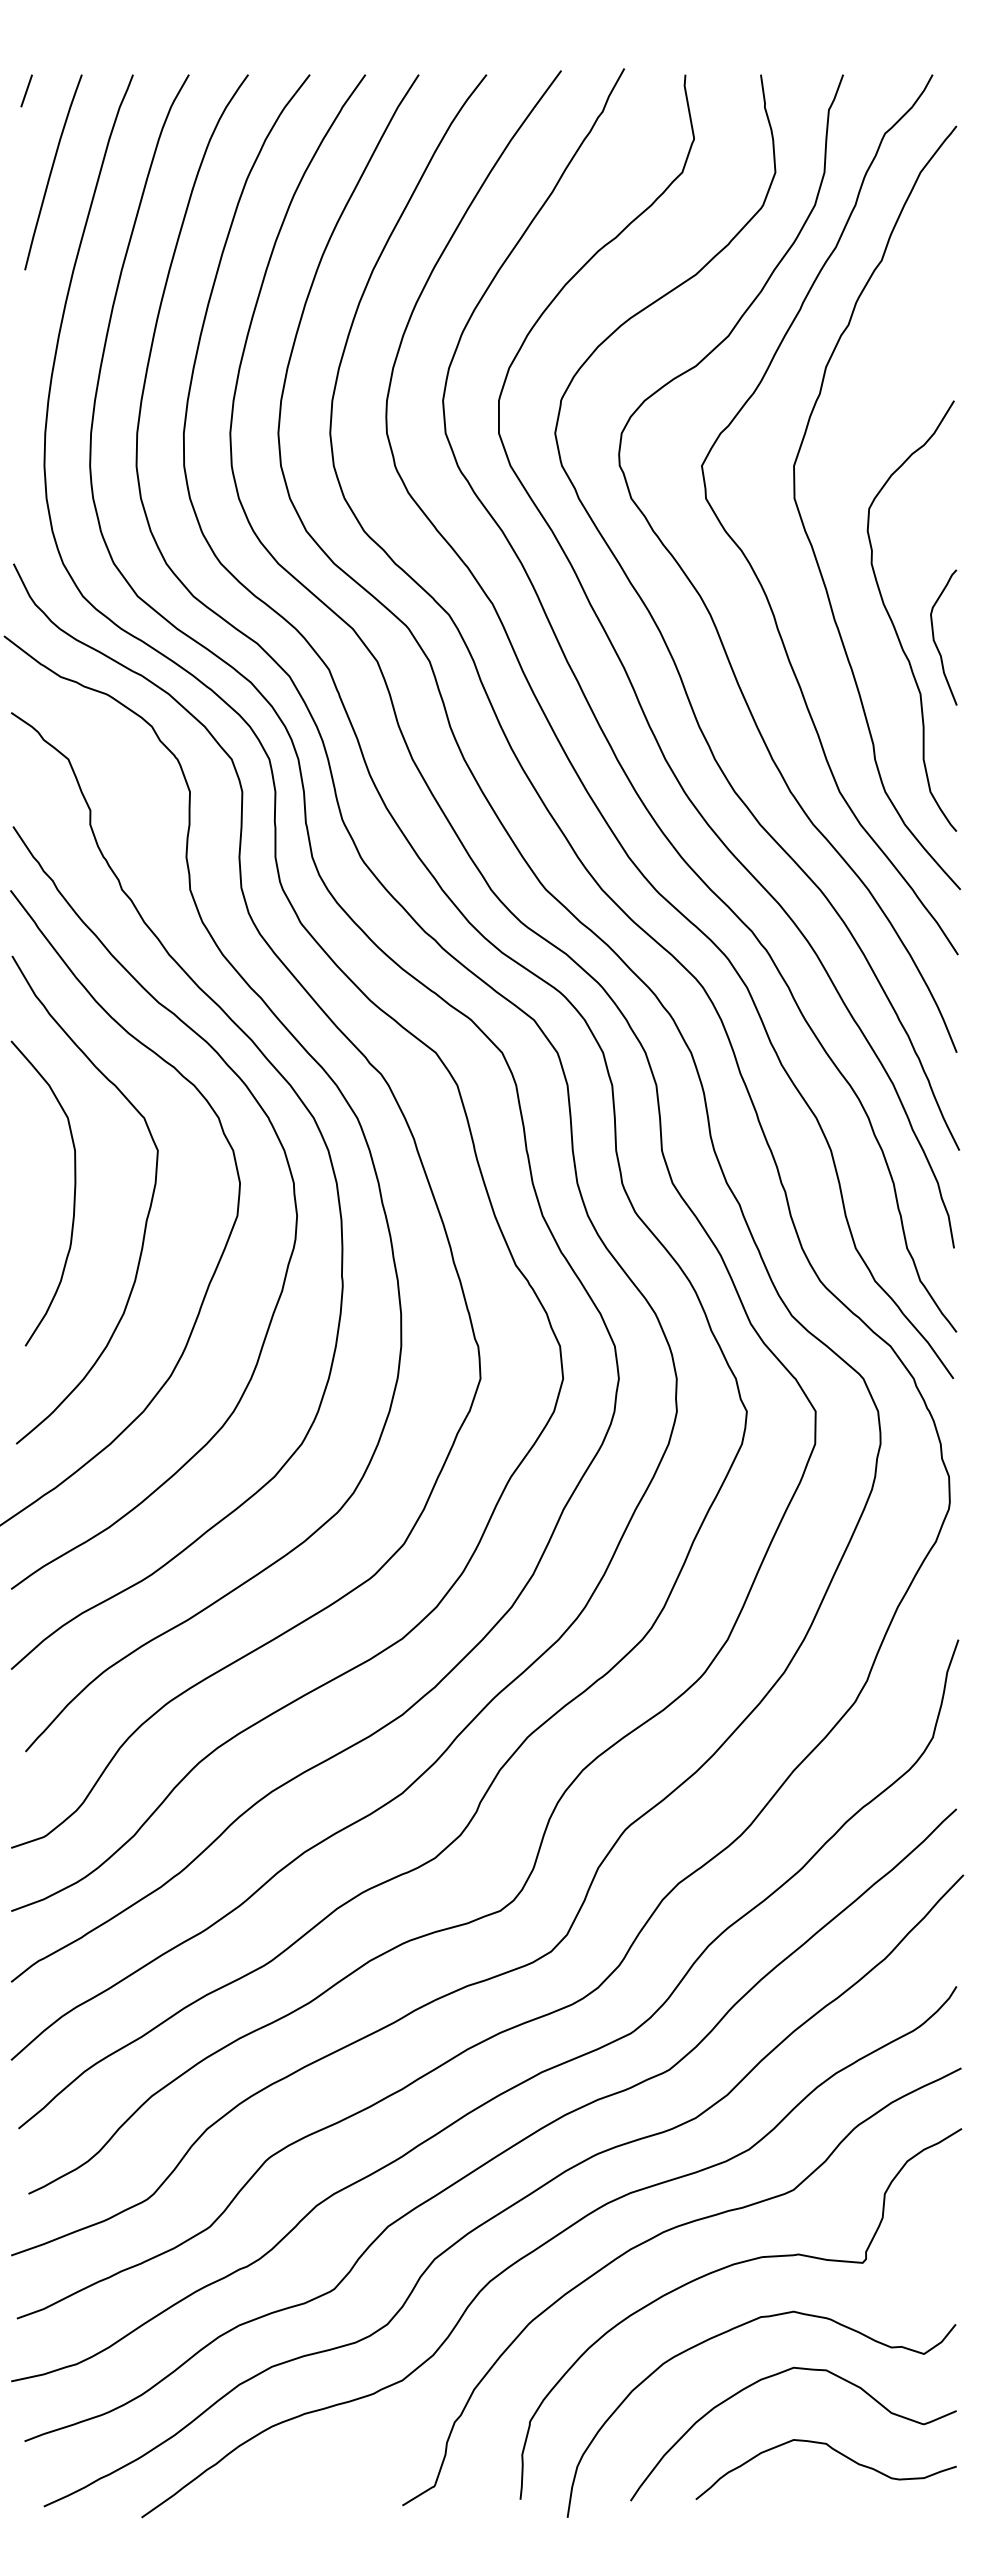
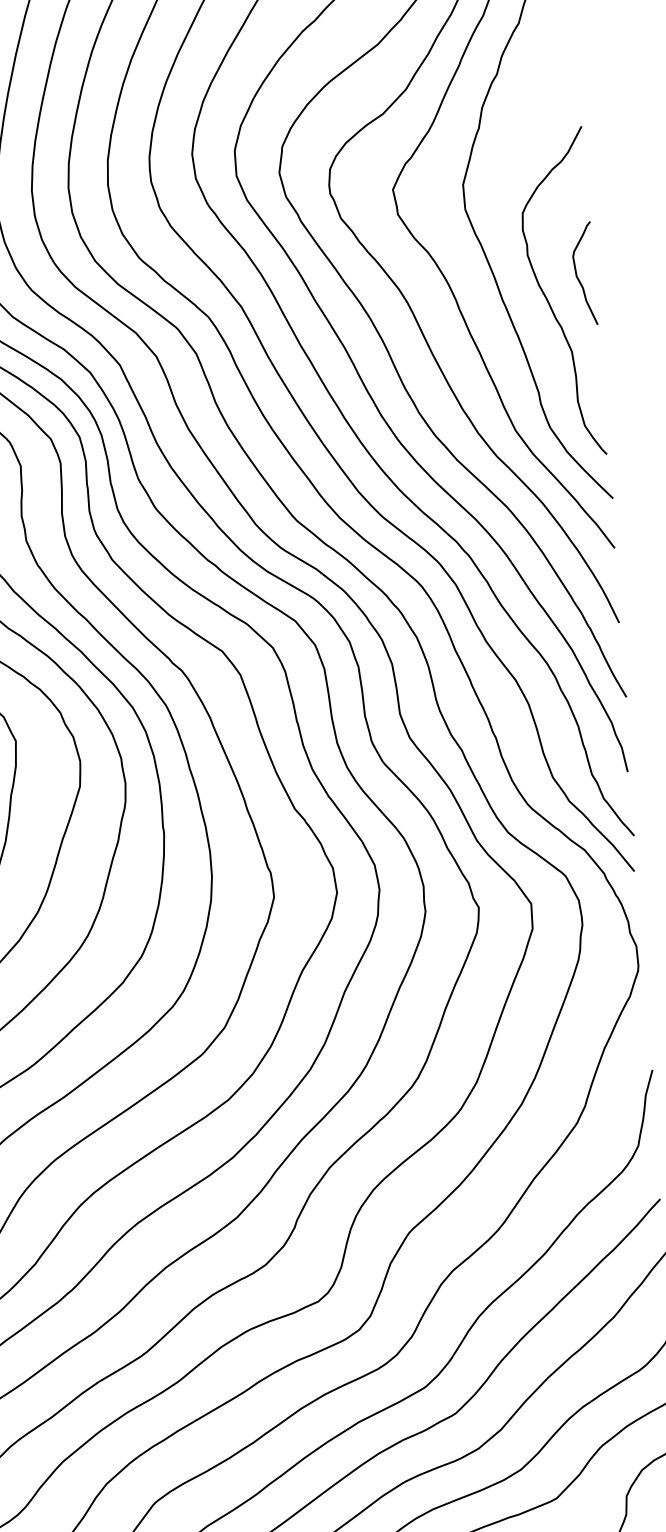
curve: (935, 641) -> (578, 277), moved

